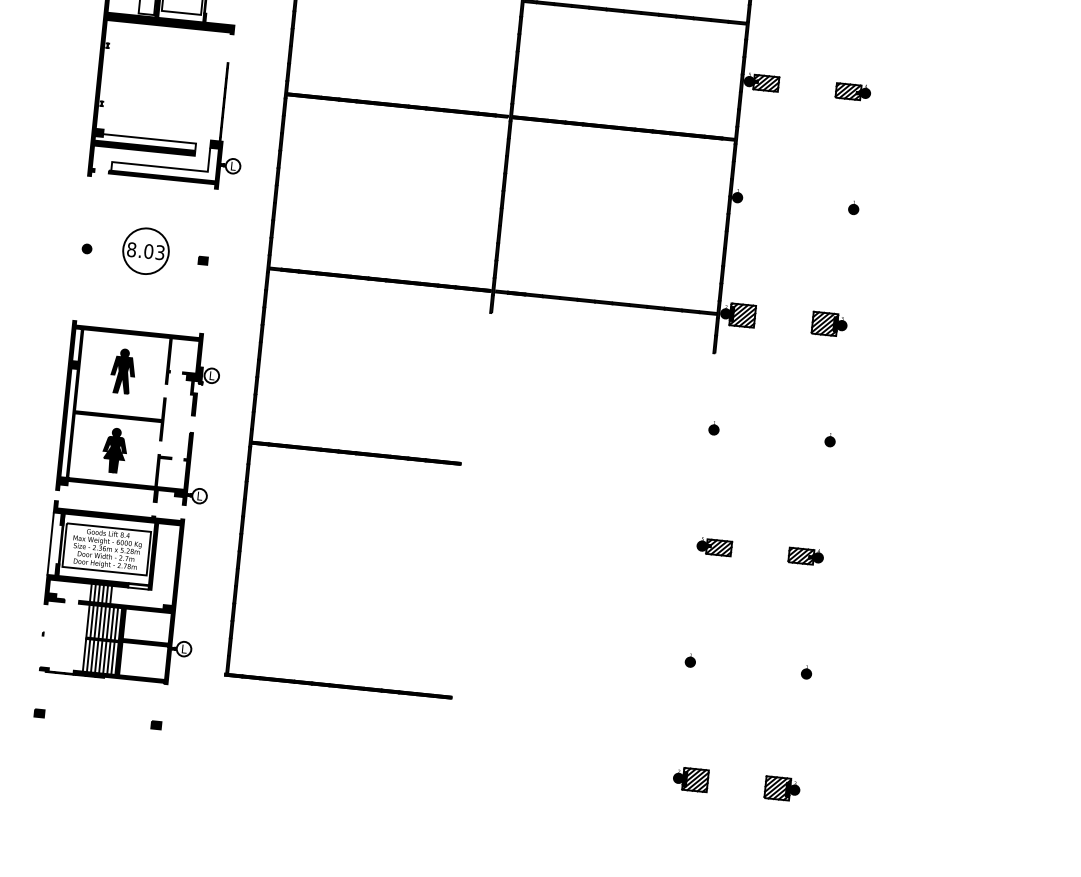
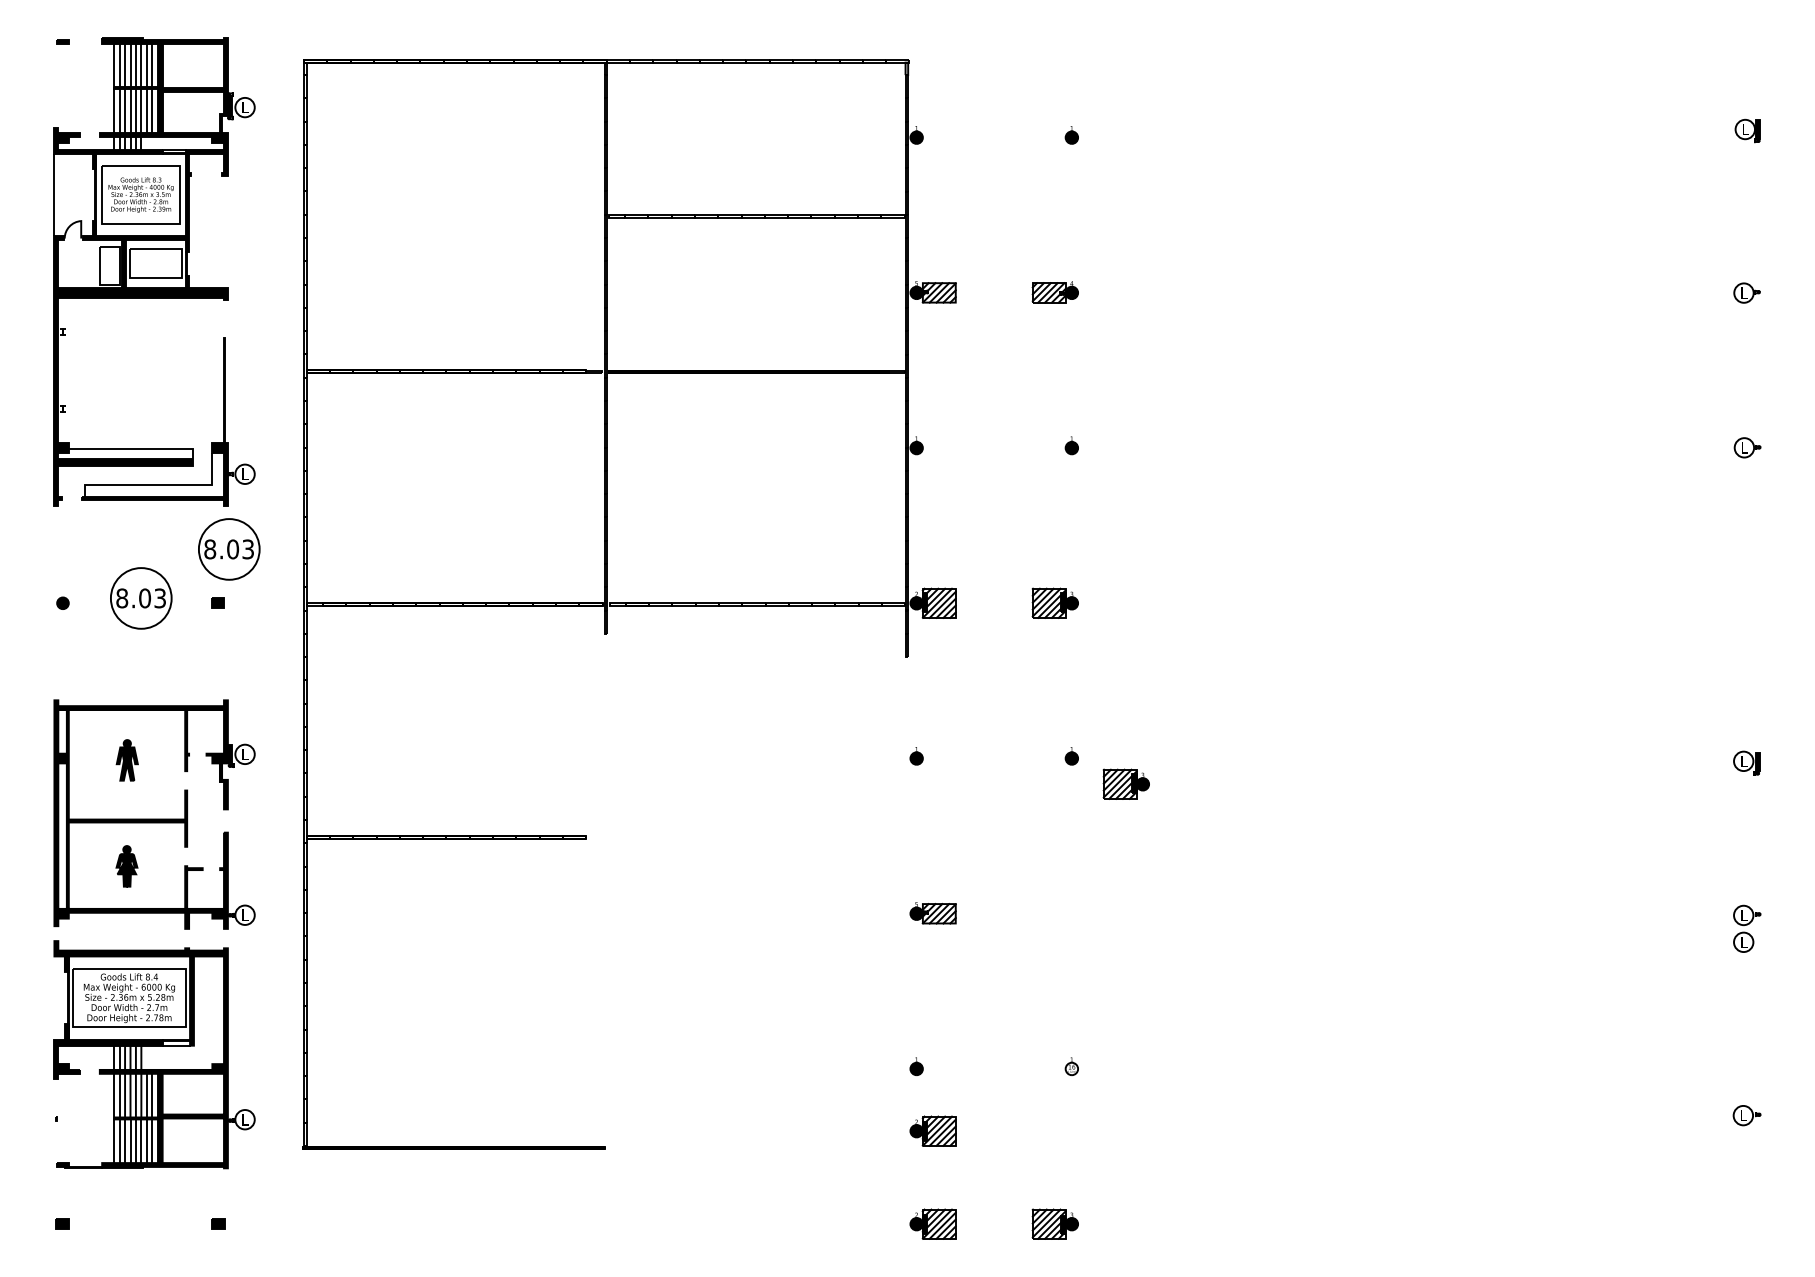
part: (215, 221) -> (229, 549), added
part: (123, 371) -> (127, 760), size x0.7
part: (114, 450) -> (126, 866), size x0.7
part: (868, 464) -> (1125, 783), added
line: (50, 543) -> (54, 997), removed
part: (805, 556) -> (1054, 913), removed
fill: (806, 673) -> (1071, 1068), removed
part: (697, 709) -> (932, 1130), added

